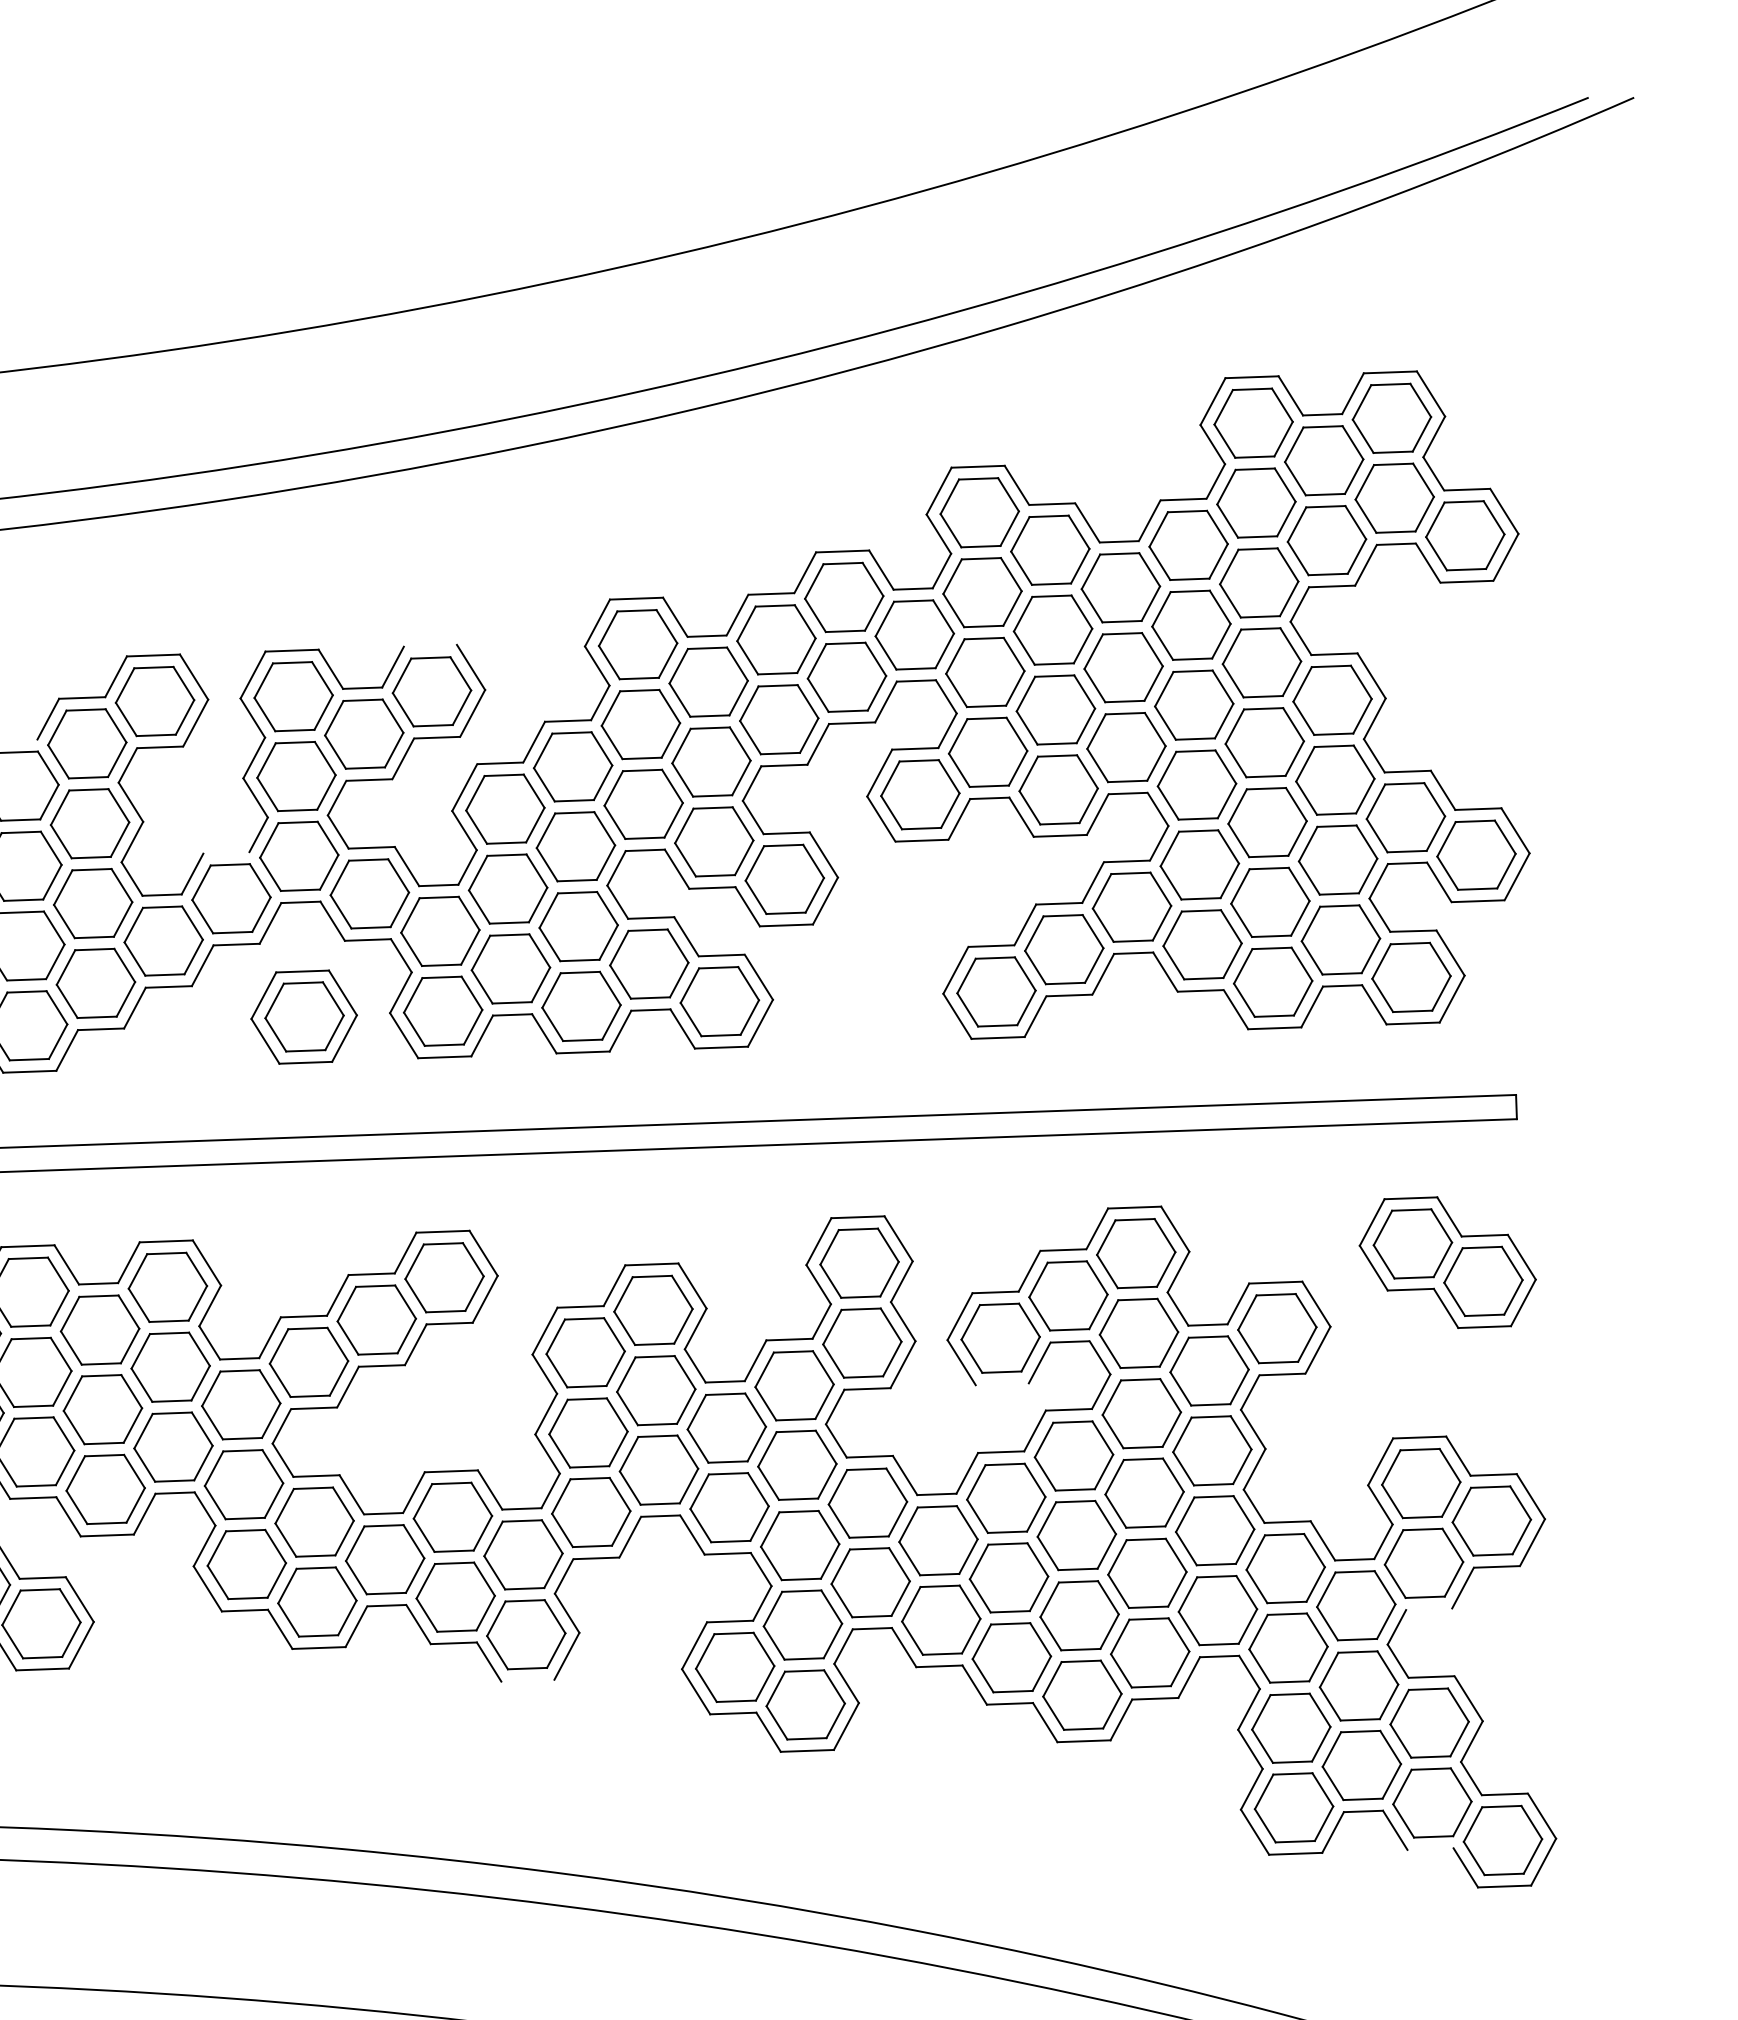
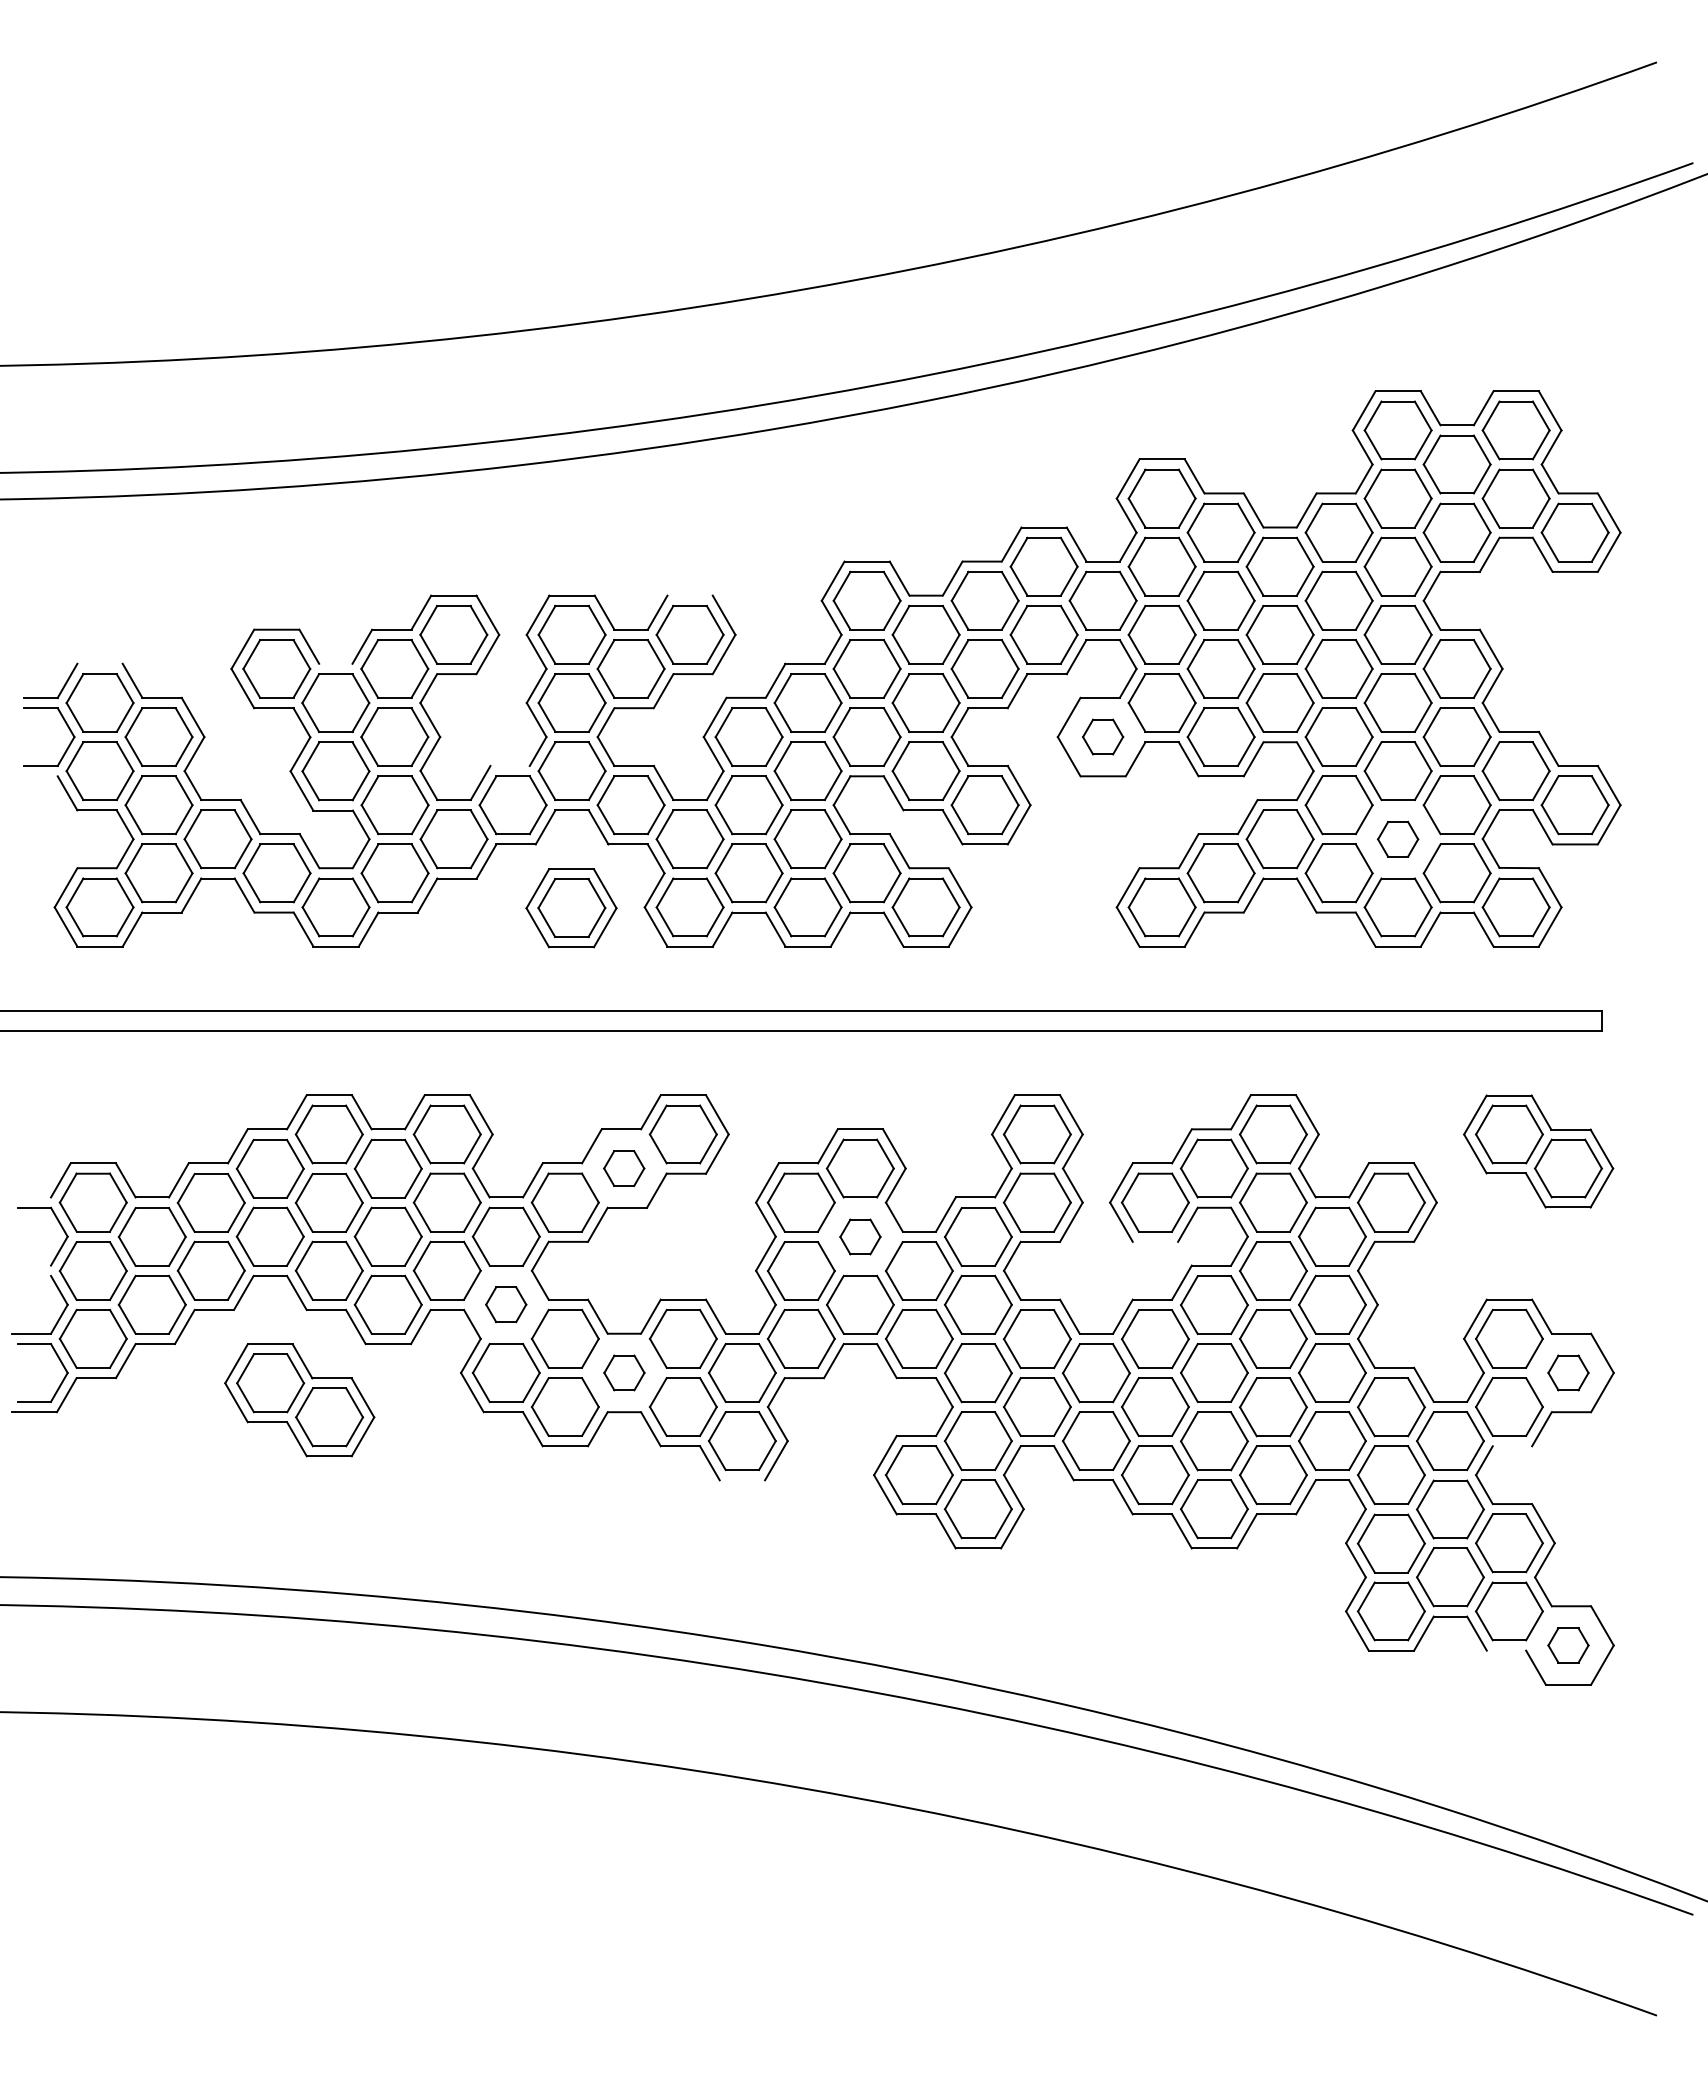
part: (919, 794) -> (1102, 736), size x0.6
part: (1269, 902) -> (1397, 839), size x0.6
part: (375, 1320) -> (623, 1168), size x0.6
part: (656, 1390) -> (860, 1236), size x0.6
part: (243, 1484) -> (505, 1304), size x0.6
part: (1491, 1520) -> (1568, 1372), size x0.6
part: (385, 1559) -> (624, 1372), size x0.6
part: (1503, 1840) -> (1568, 1645), size x0.6

